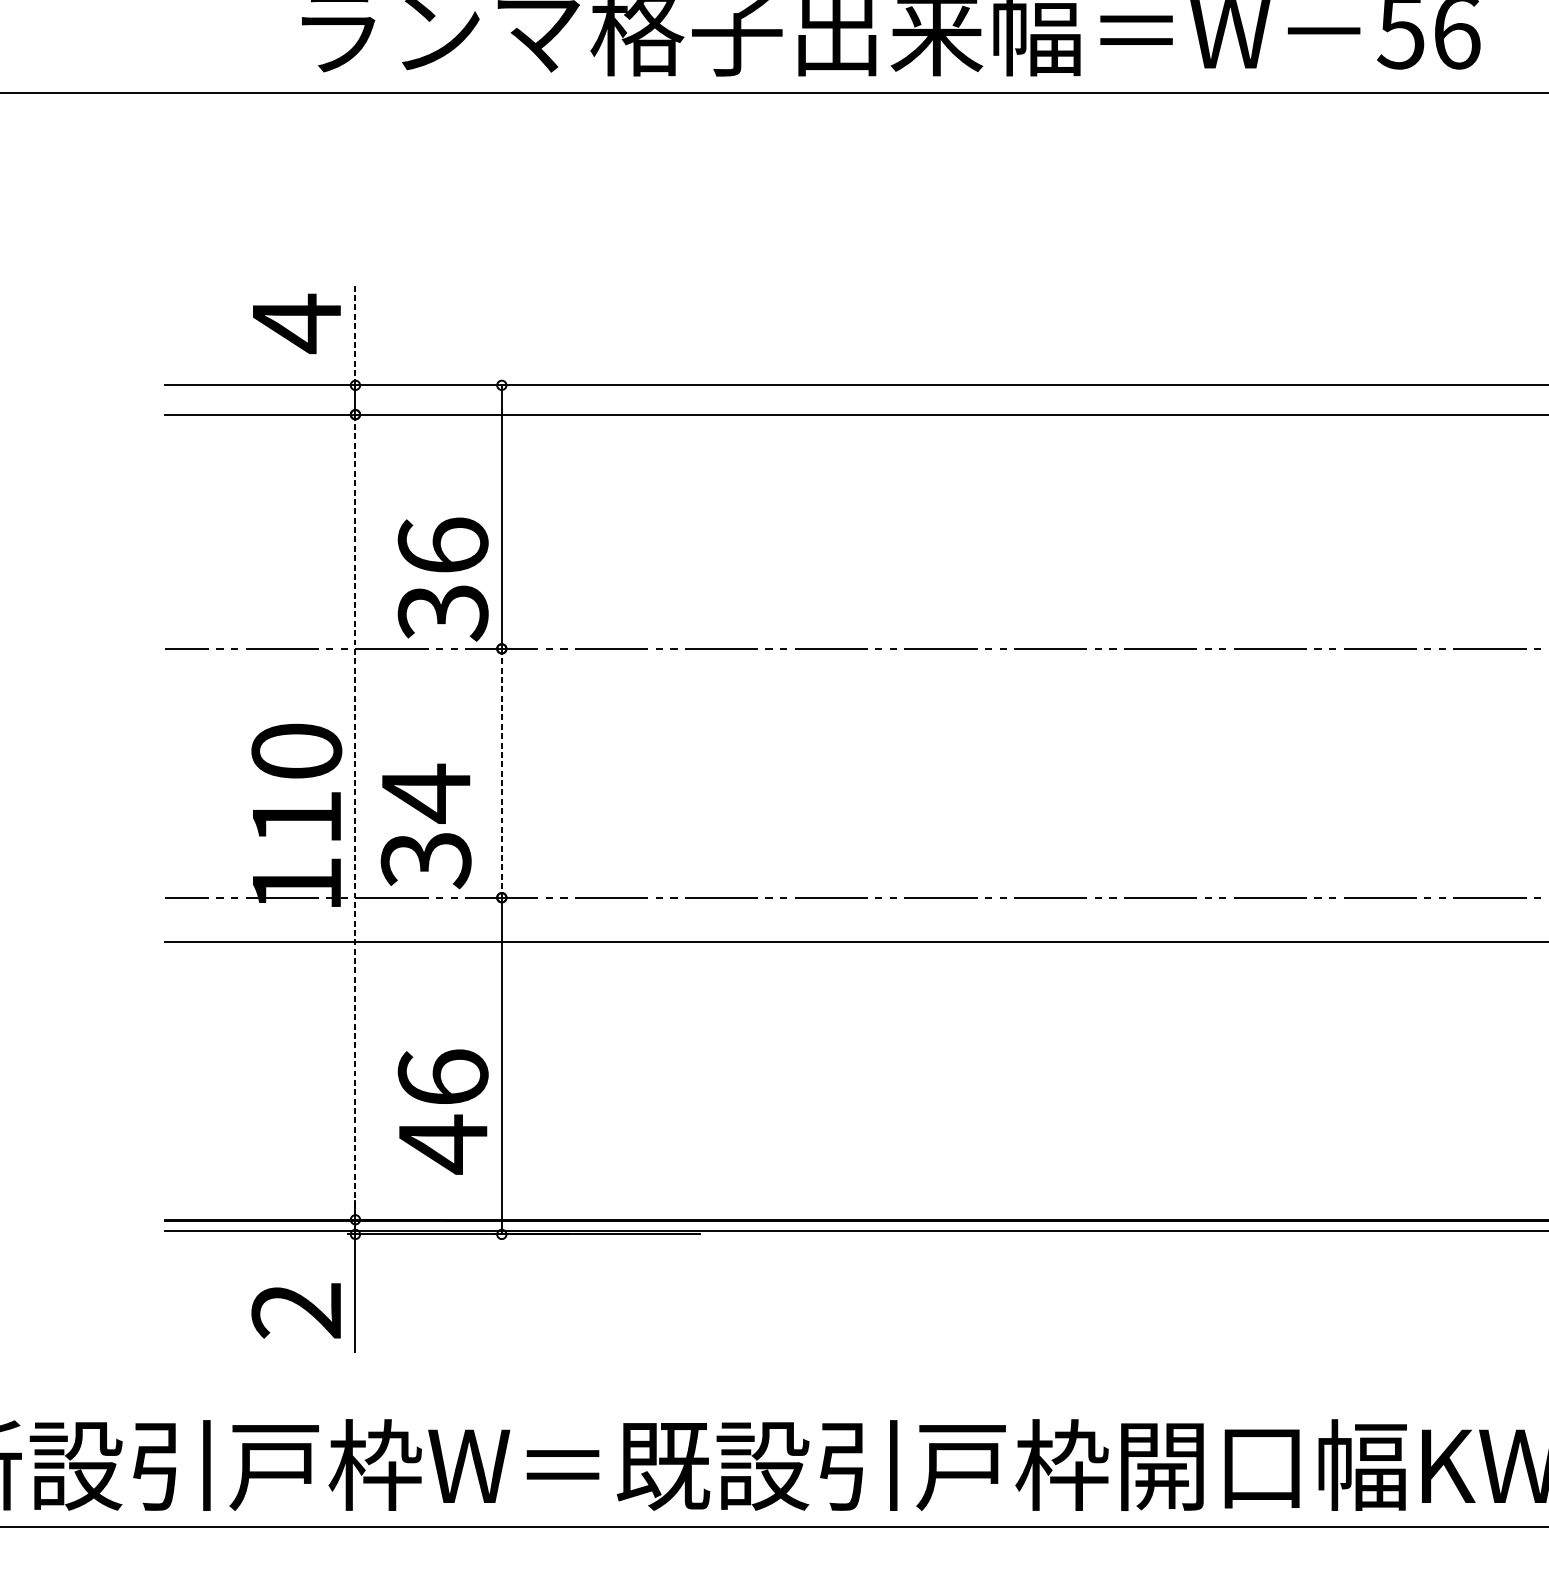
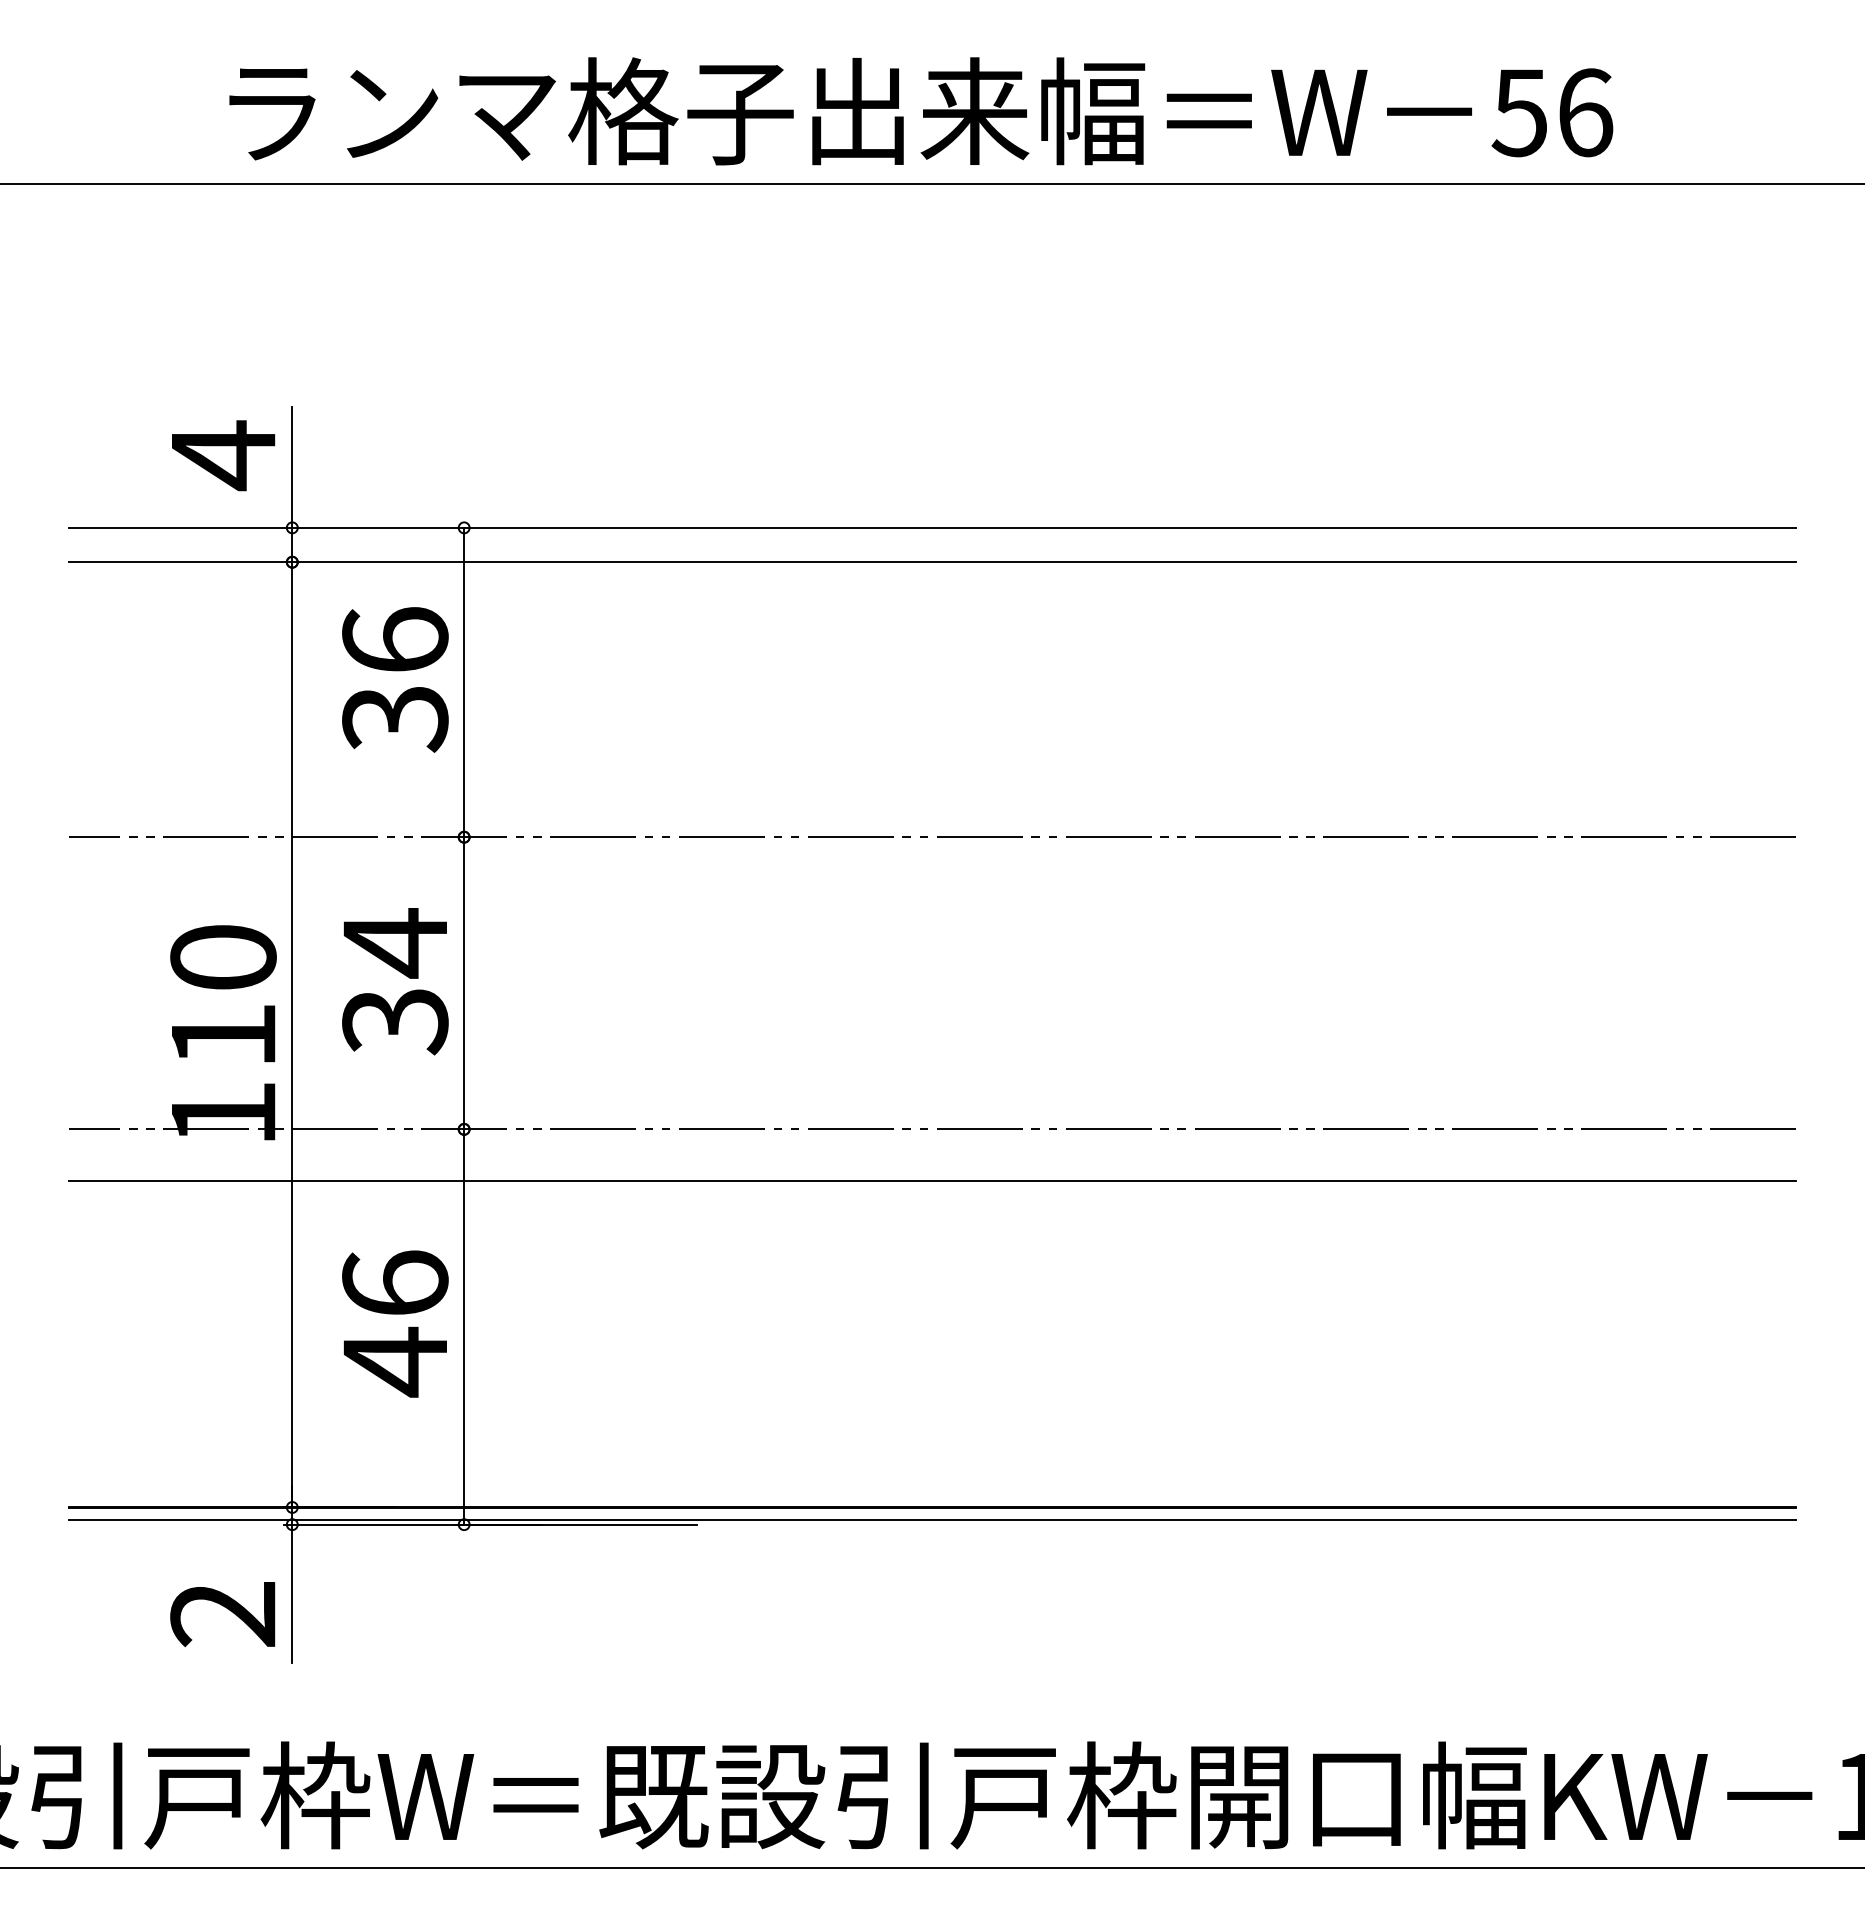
line: (355, 333) -> (292, 467), dashed -> solid
text: (443, 579) -> (395, 679), moved
line: (502, 773) -> (464, 983), dashed -> solid
line: (355, 816) -> (292, 1034), dashed -> solid
text: (426, 826) -> (395, 981), moved
text: (443, 1111) -> (395, 1323), moved

